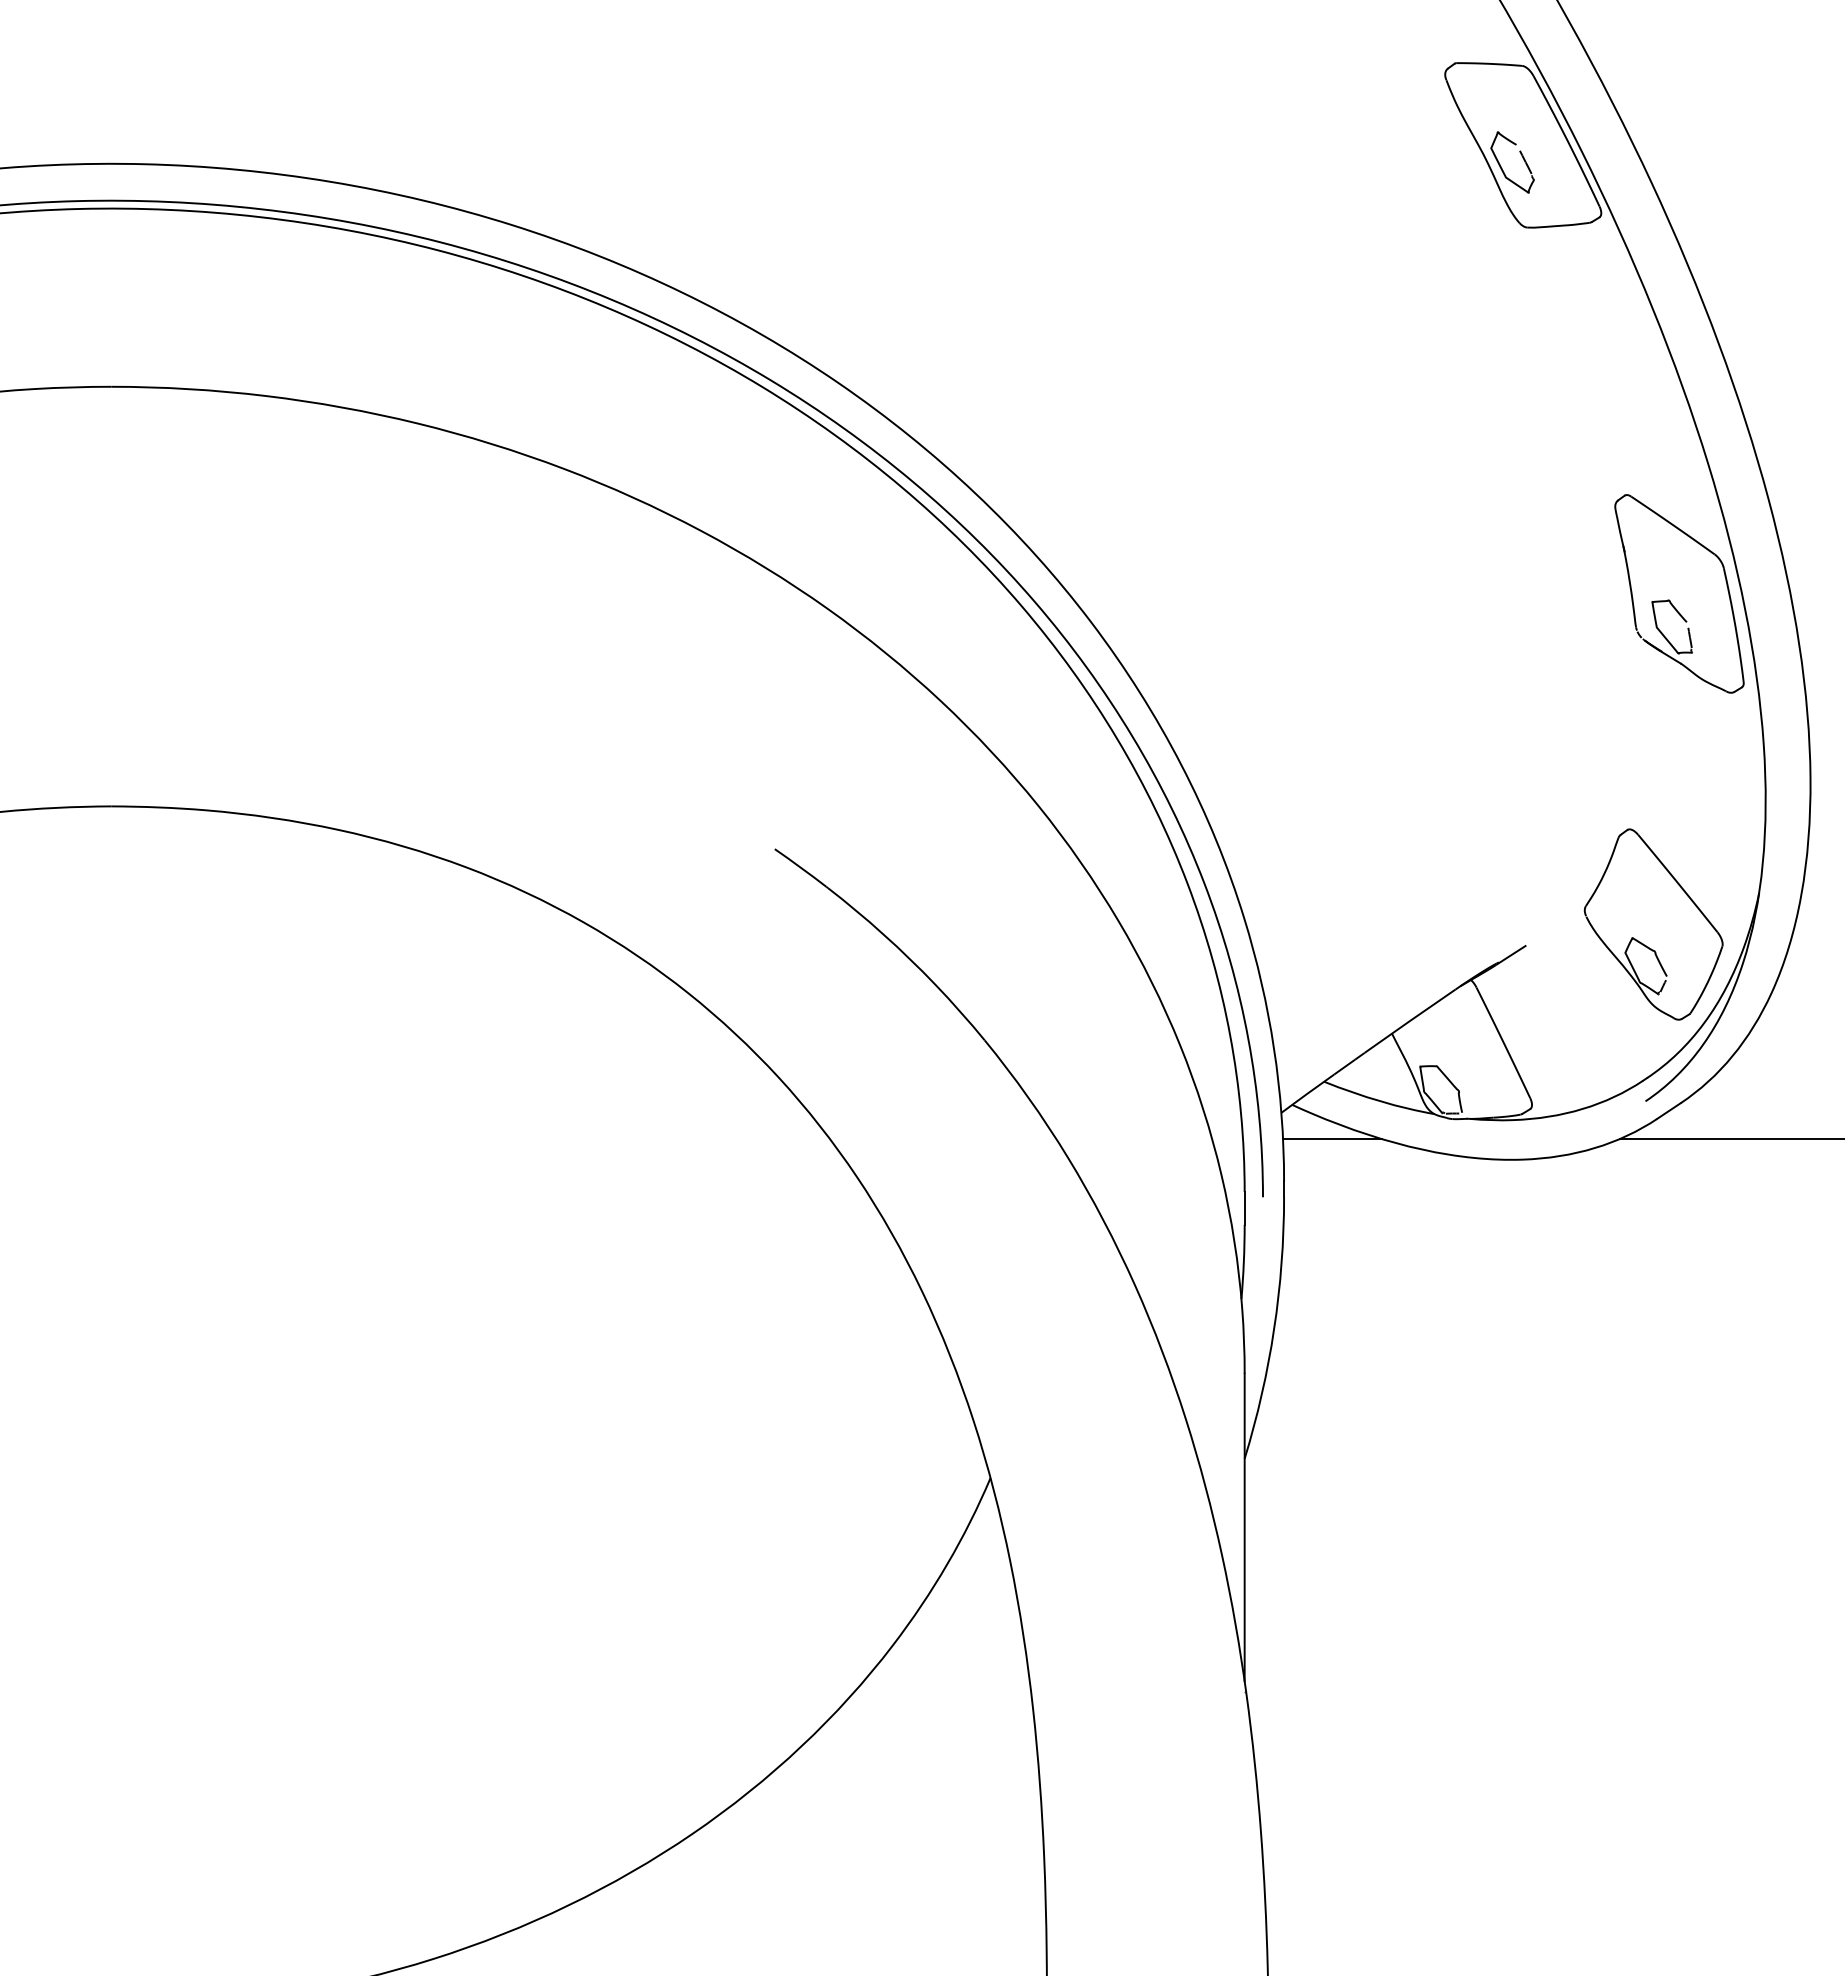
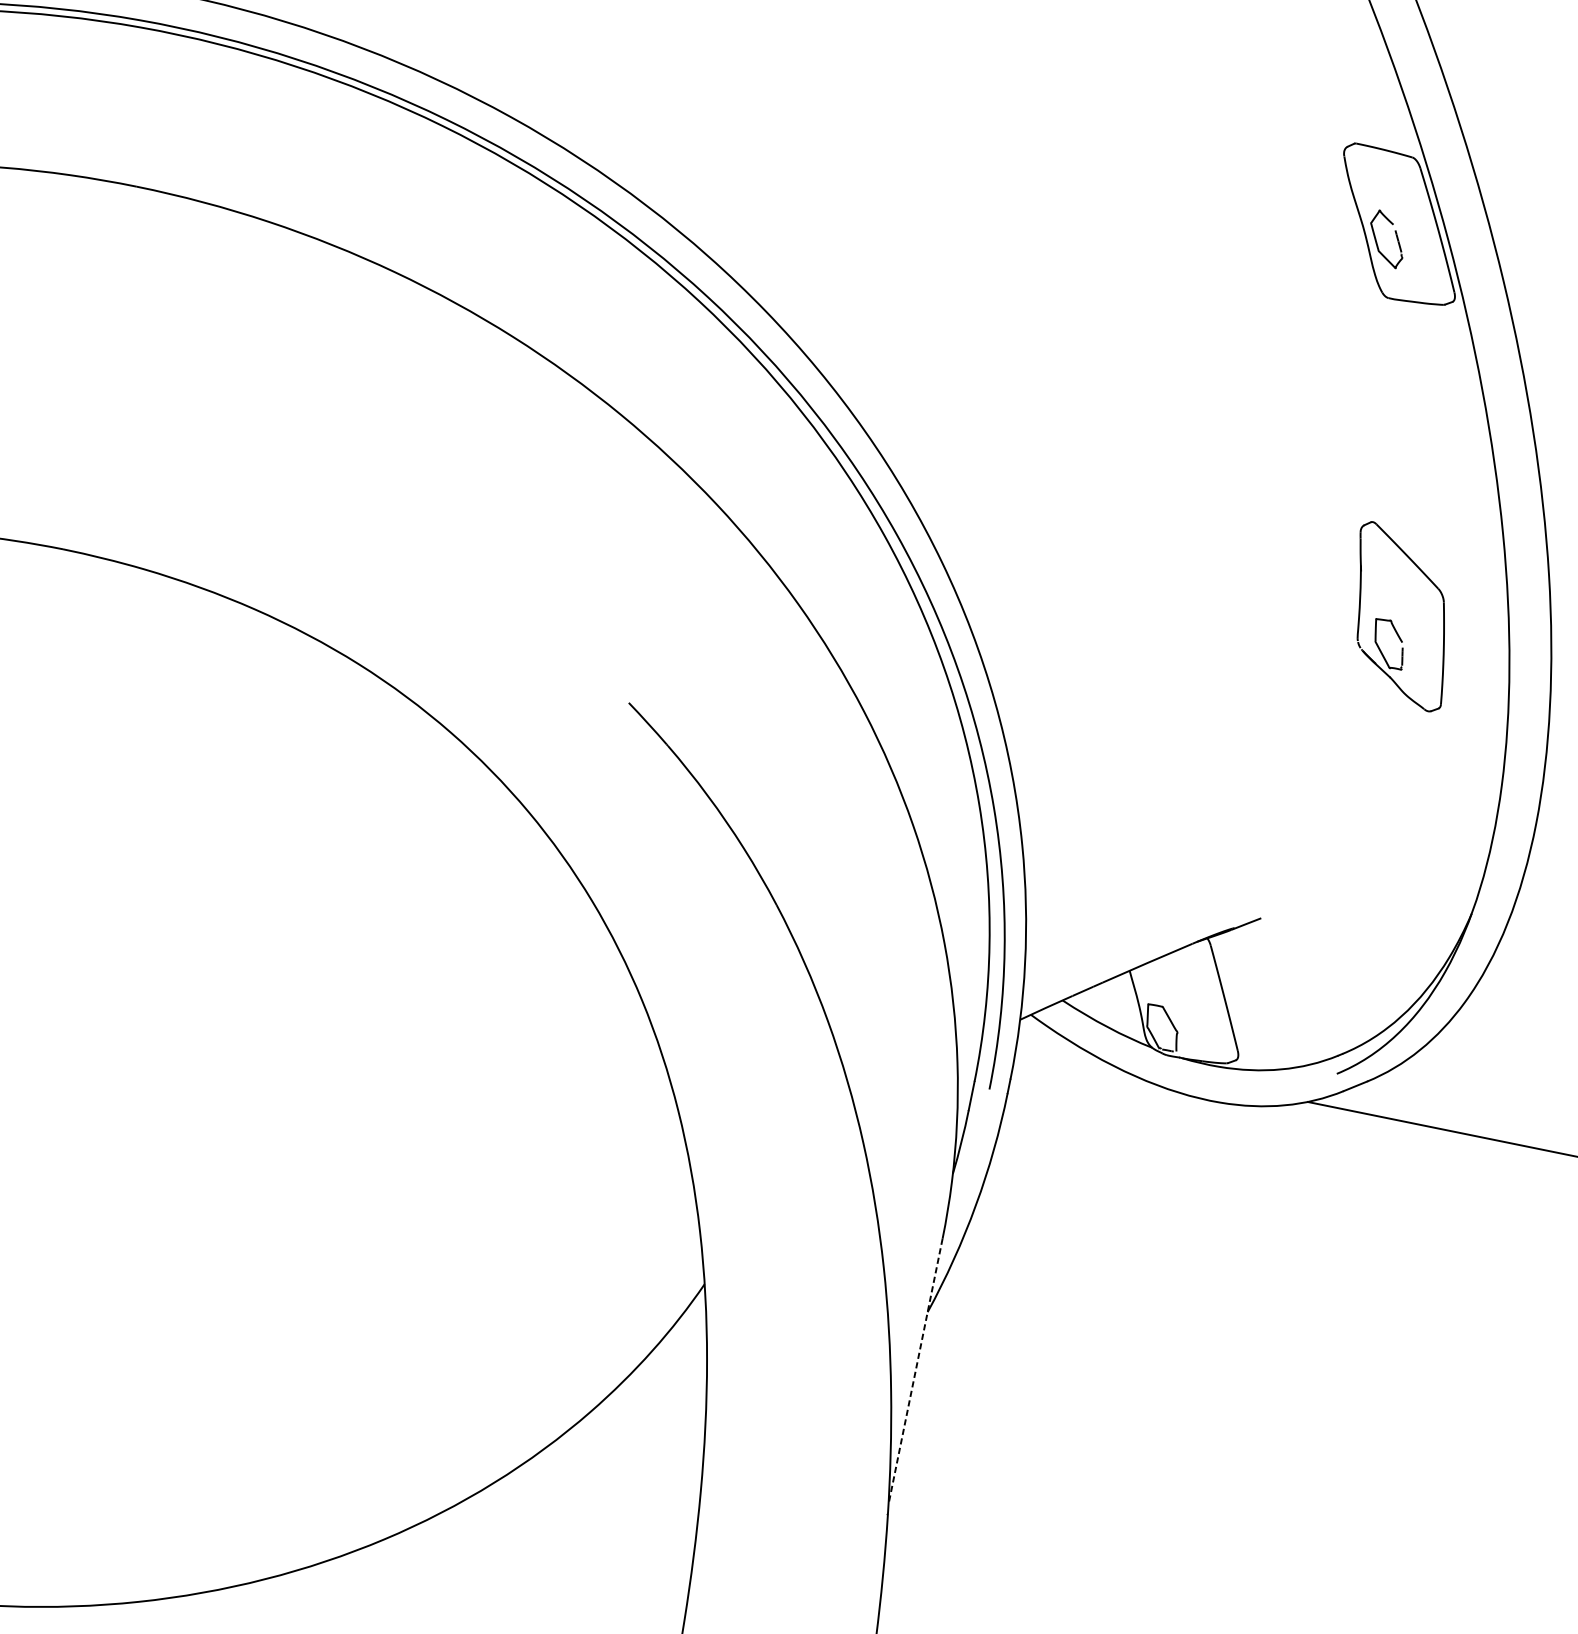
part: (1679, 593) -> (1401, 616), moved
part: (1653, 924) -> (1374, 922), removed
line: (1332, 1139) -> (1059, 1051), removed
line: (1244, 1527) -> (915, 1371), solid -> dashed

